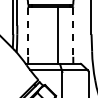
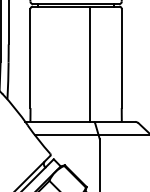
line: (28, 32) -> (31, 58), dashed -> solid
line: (73, 32) -> (122, 58), dashed -> solid

